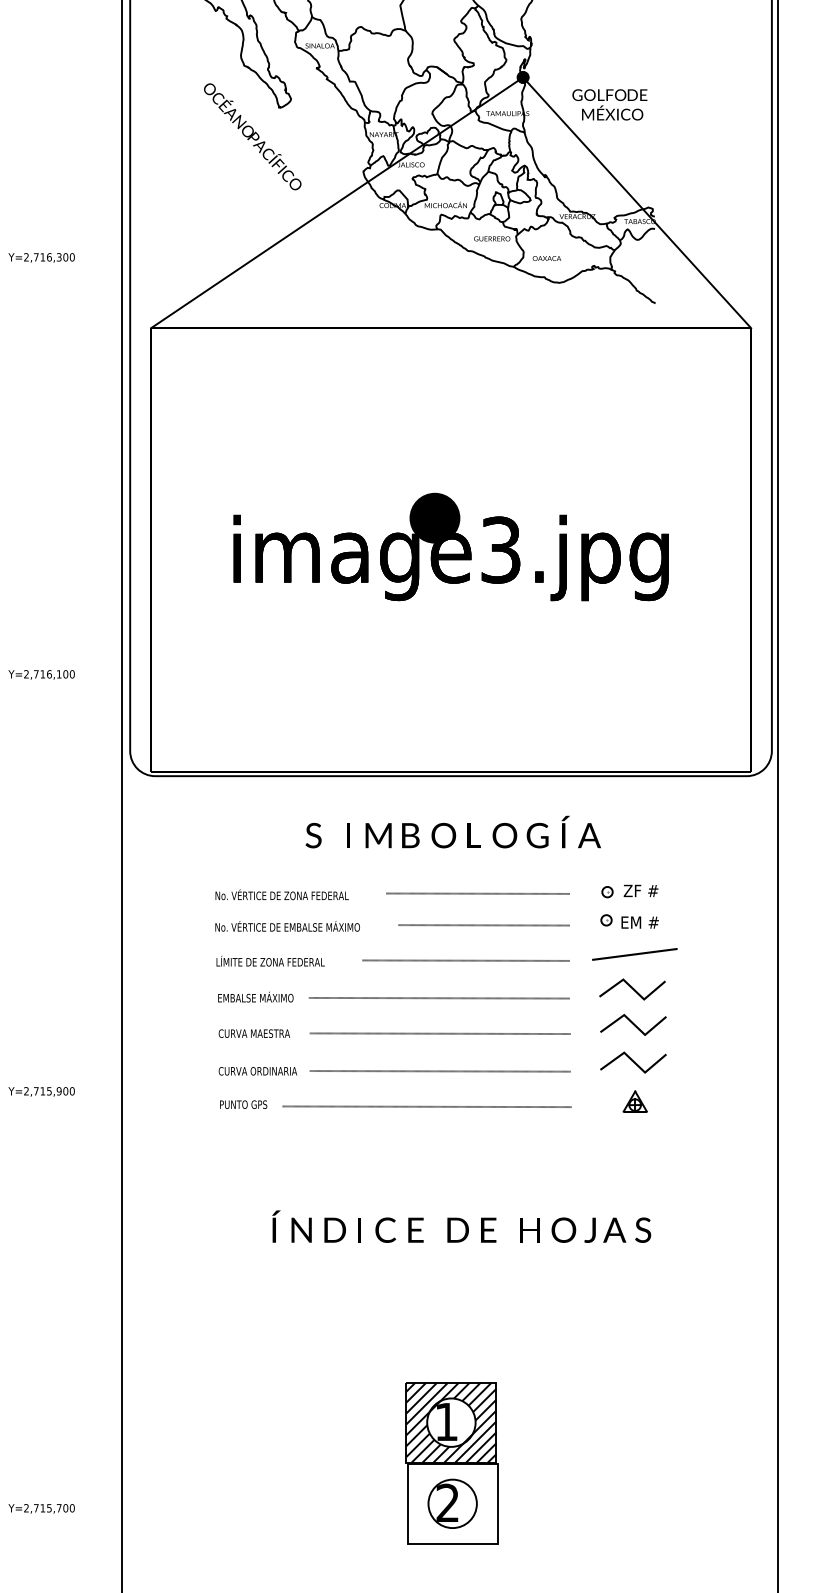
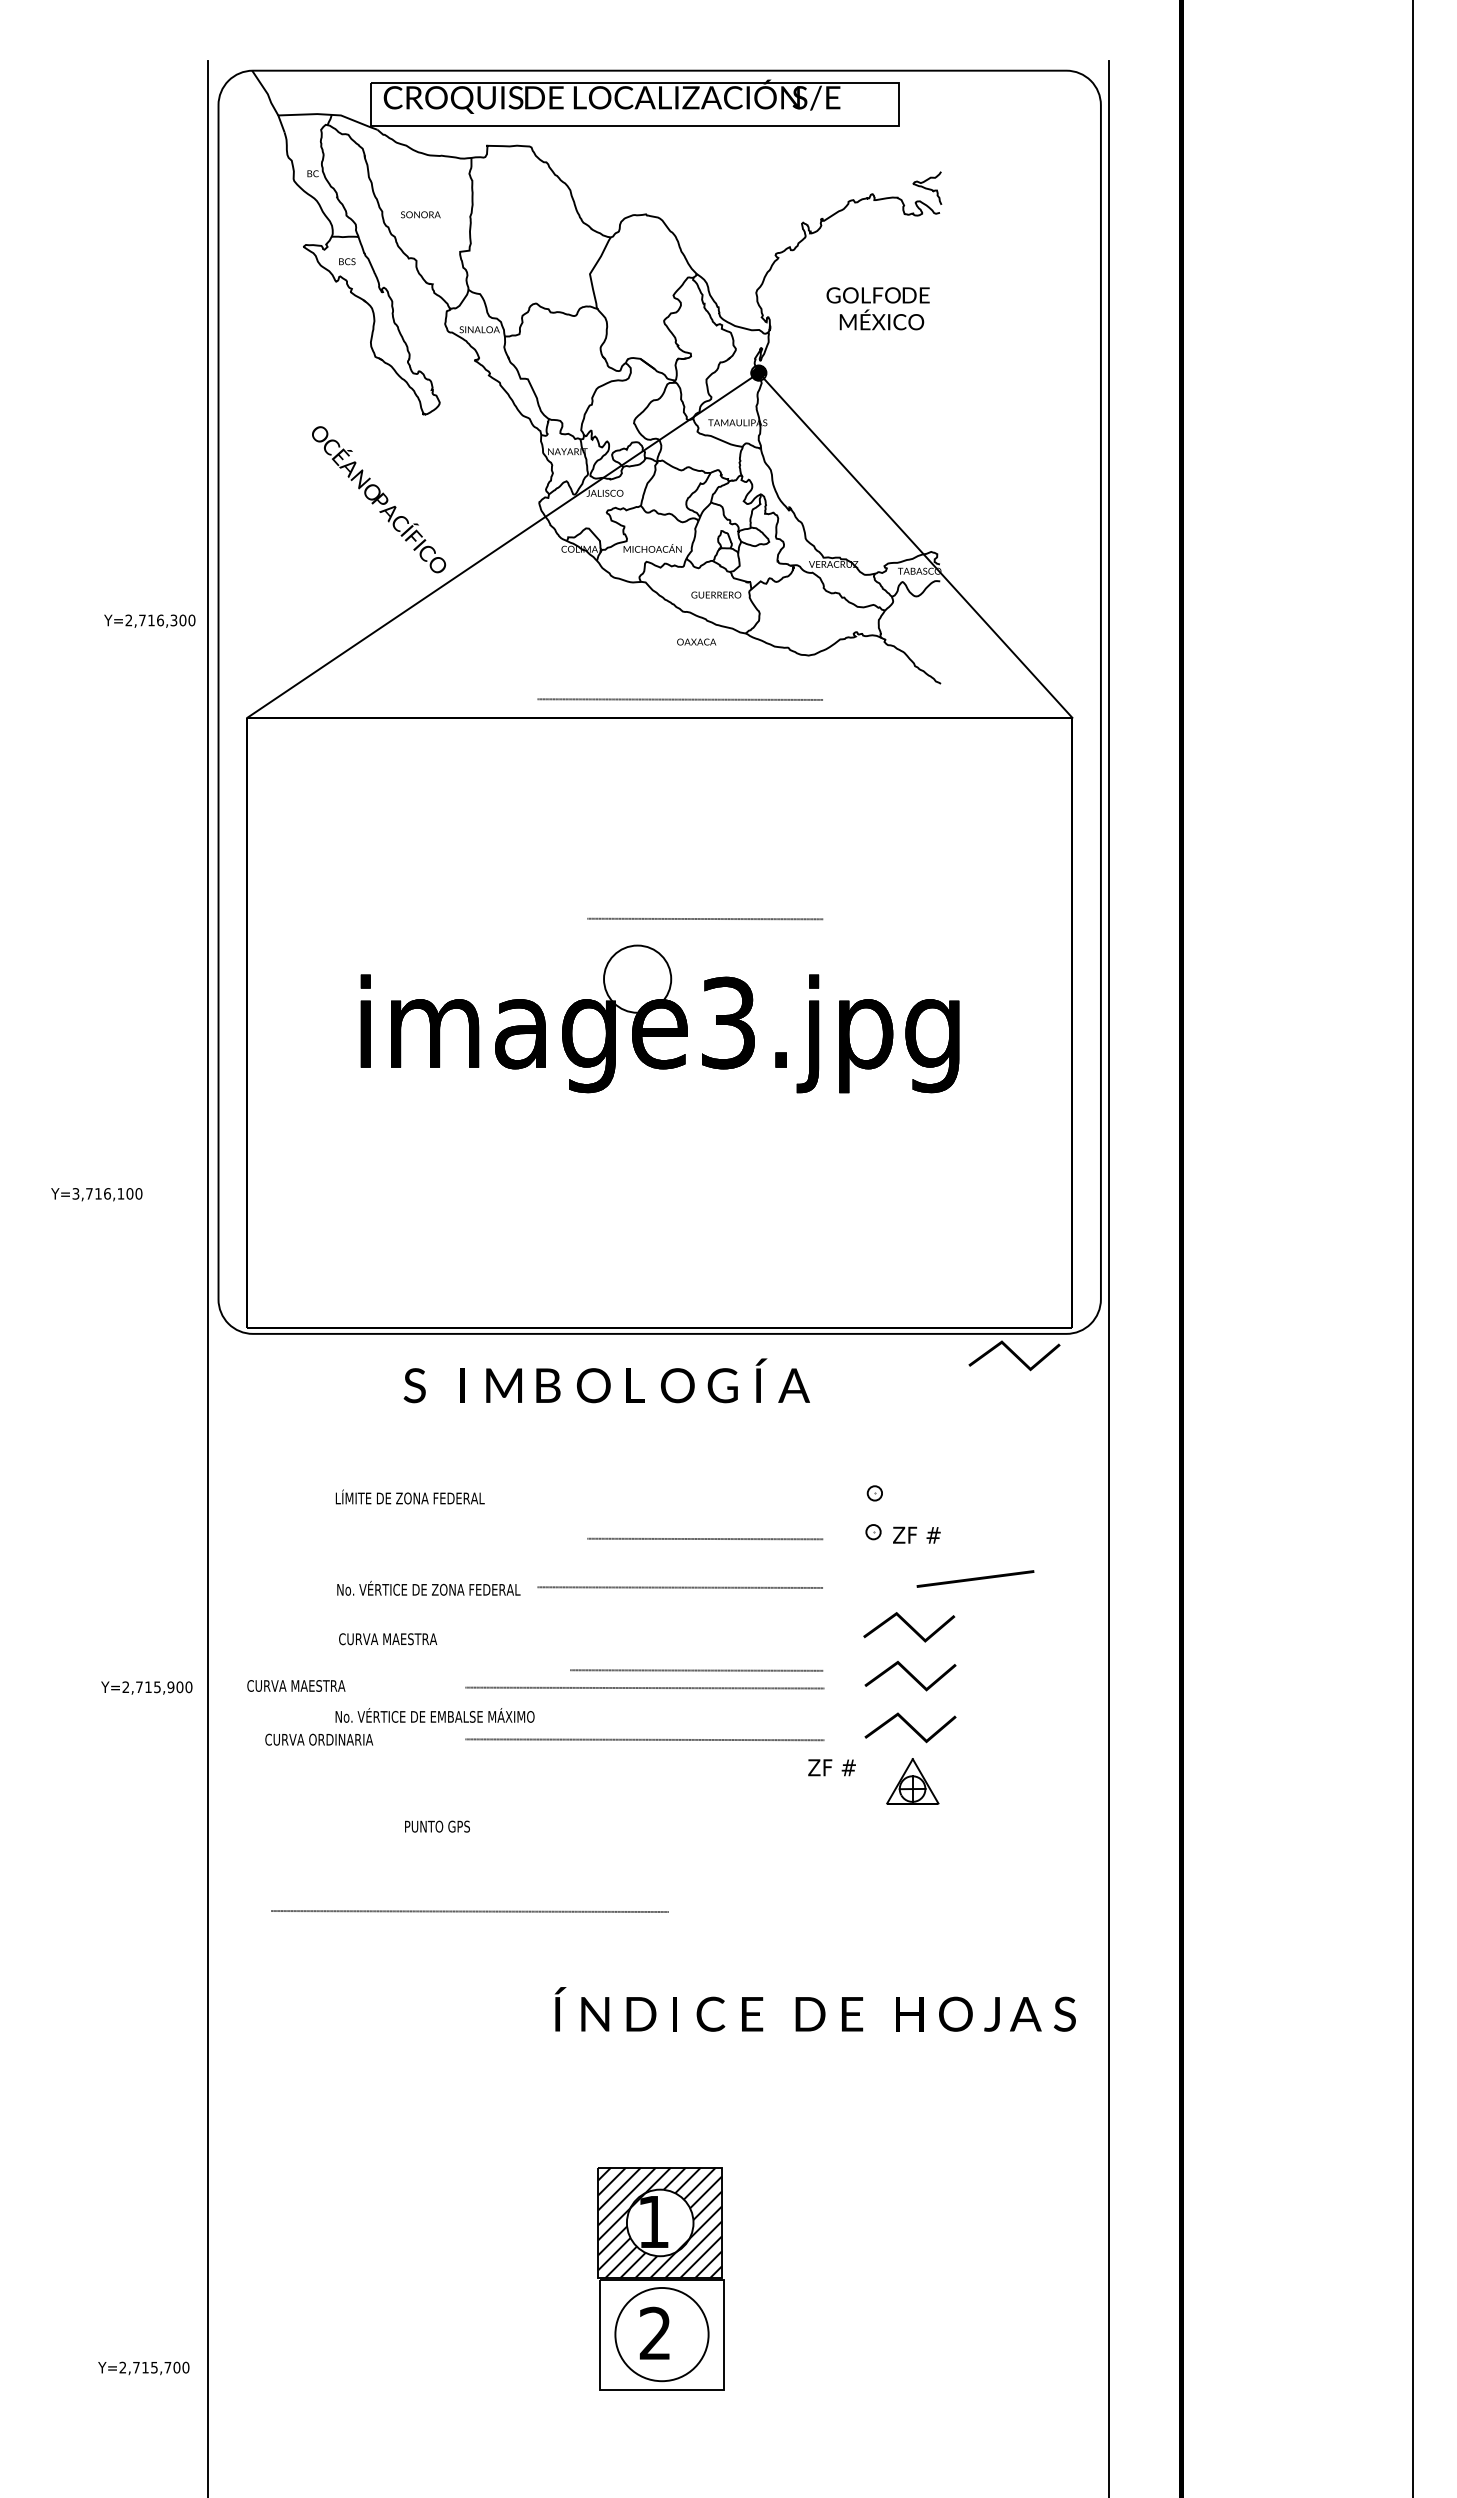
text: (609, 104) -> (877, 308), moved
text: (253, 136) -> (379, 499), moved
text: (41, 257) -> (149, 620), moved
text: (546, 258) -> (696, 641), moved
line: (465, 314) -> (679, 699), added
line: (484, 474) -> (705, 918), added
fill: (434, 517) -> (637, 978), removed
text: (26, 674) -> (75, 1193), Y=2,716,100 -> Y=3,716,100
line: (709, 791) -> (1014, 1355), added
text: (453, 831) -> (606, 1380), moved
text: (640, 890) -> (831, 1767), moved
line: (477, 893) -> (696, 1670), moved
text: (282, 894) -> (428, 1496), No. VÉRTICE DE ZONA FEDERAL -> LÍMITE DE ZONA FEDERAL
text: (639, 922) -> (919, 1534), EM # -> ZF #
text: (287, 926) -> (434, 1715), moved
line: (634, 954) -> (975, 1578), moved
text: (283, 960) -> (429, 1587), LÍMITE DE ZONA FEDERAL -> No. VÉRTICE DE ZONA FEDERAL
text: (255, 996) -> (391, 1637), EMBALSE MÁXIMO -> CURVA MAESTRA
line: (439, 998) -> (643, 1639), removed
text: (254, 1033) -> (296, 1685), moved
text: (258, 1071) -> (319, 1739), moved
text: (41, 1091) -> (146, 1687), moved
part: (635, 1101) -> (913, 1781), size x1.6
text: (243, 1104) -> (437, 1826), moved
line: (426, 1106) -> (469, 1911), moved
text: (461, 1226) -> (814, 2009), moved
circle: (452, 1503) -> (661, 2334), size x1.4
text: (41, 1508) -> (143, 2368), moved

